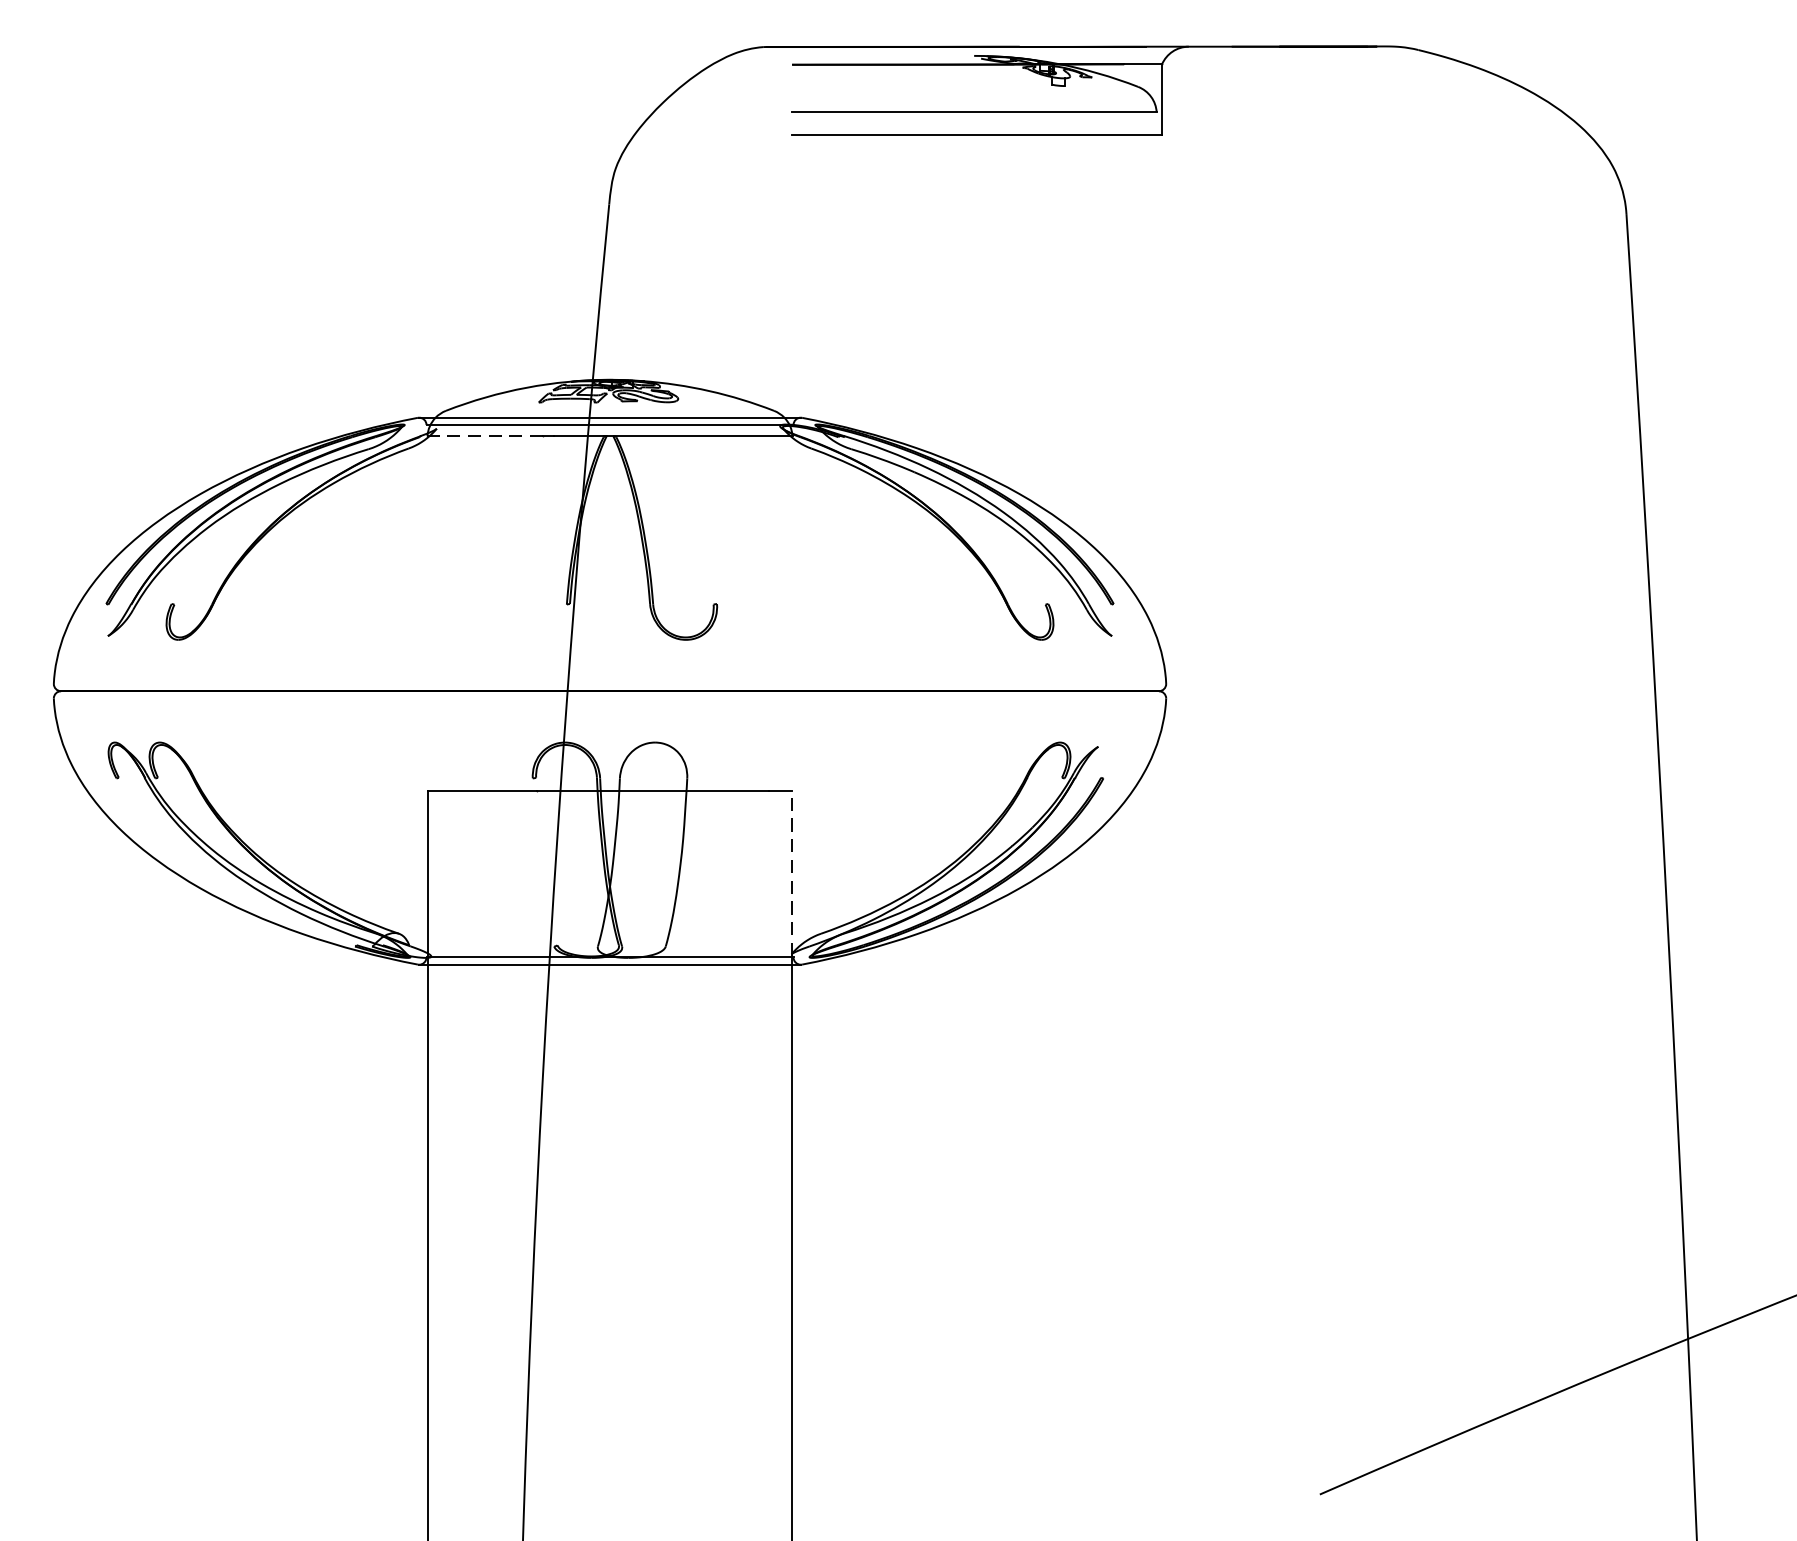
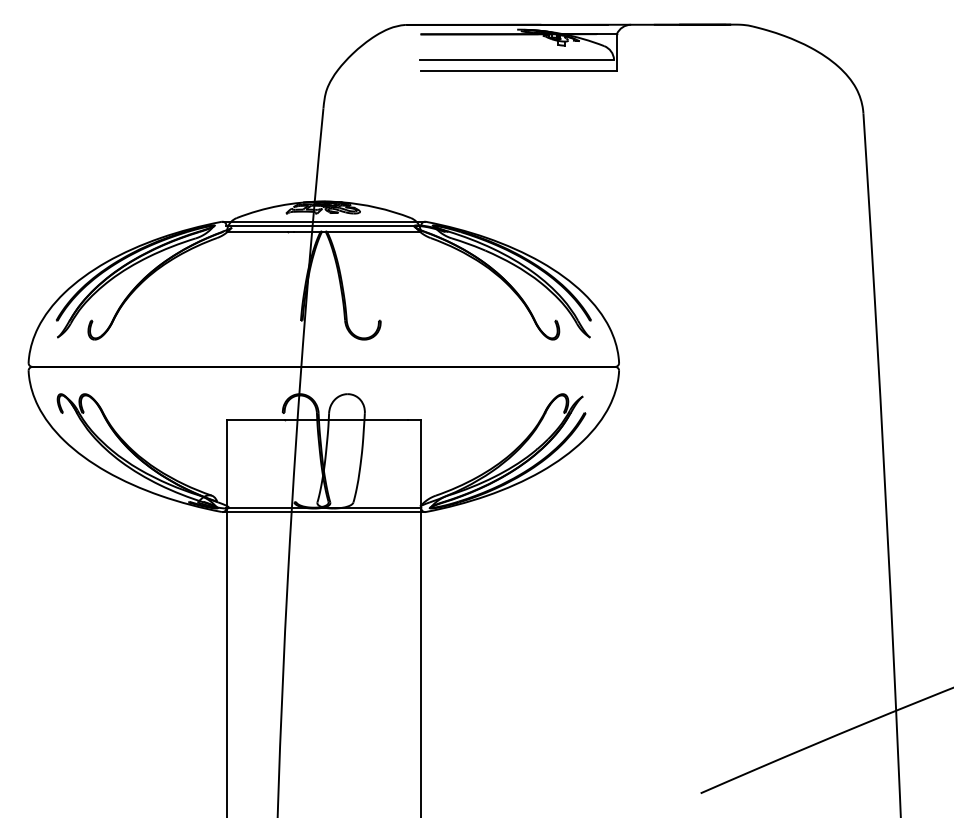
line: (485, 436) -> (257, 231), dashed -> solid
line: (792, 873) -> (420, 463), dashed -> solid

